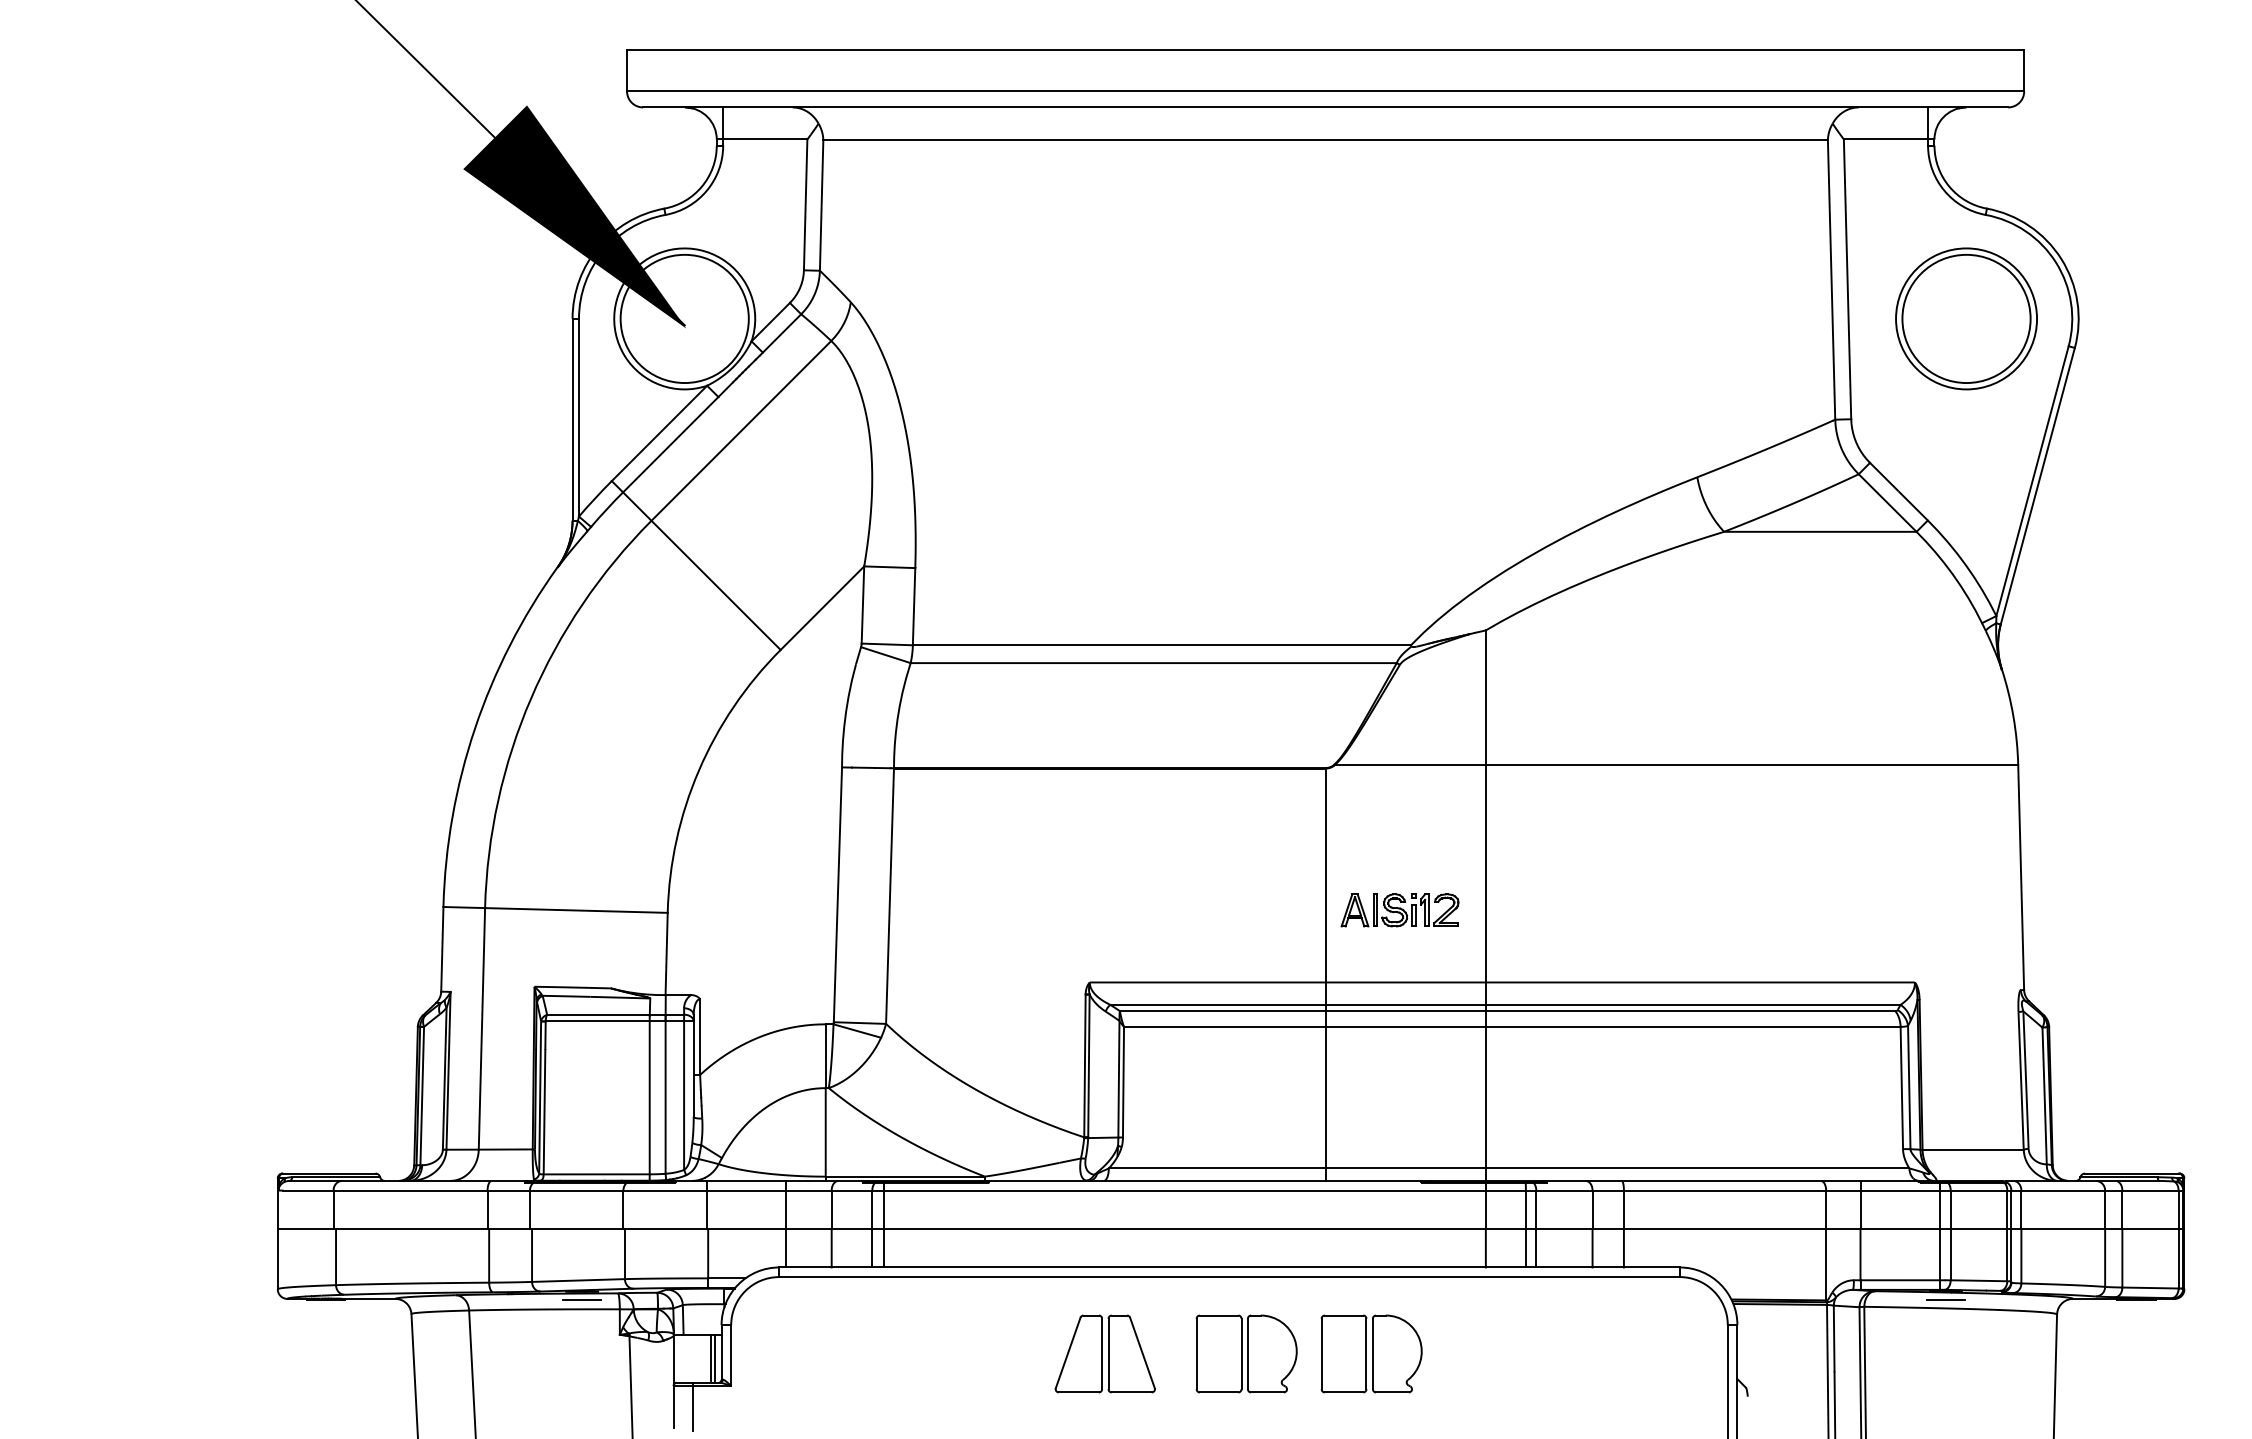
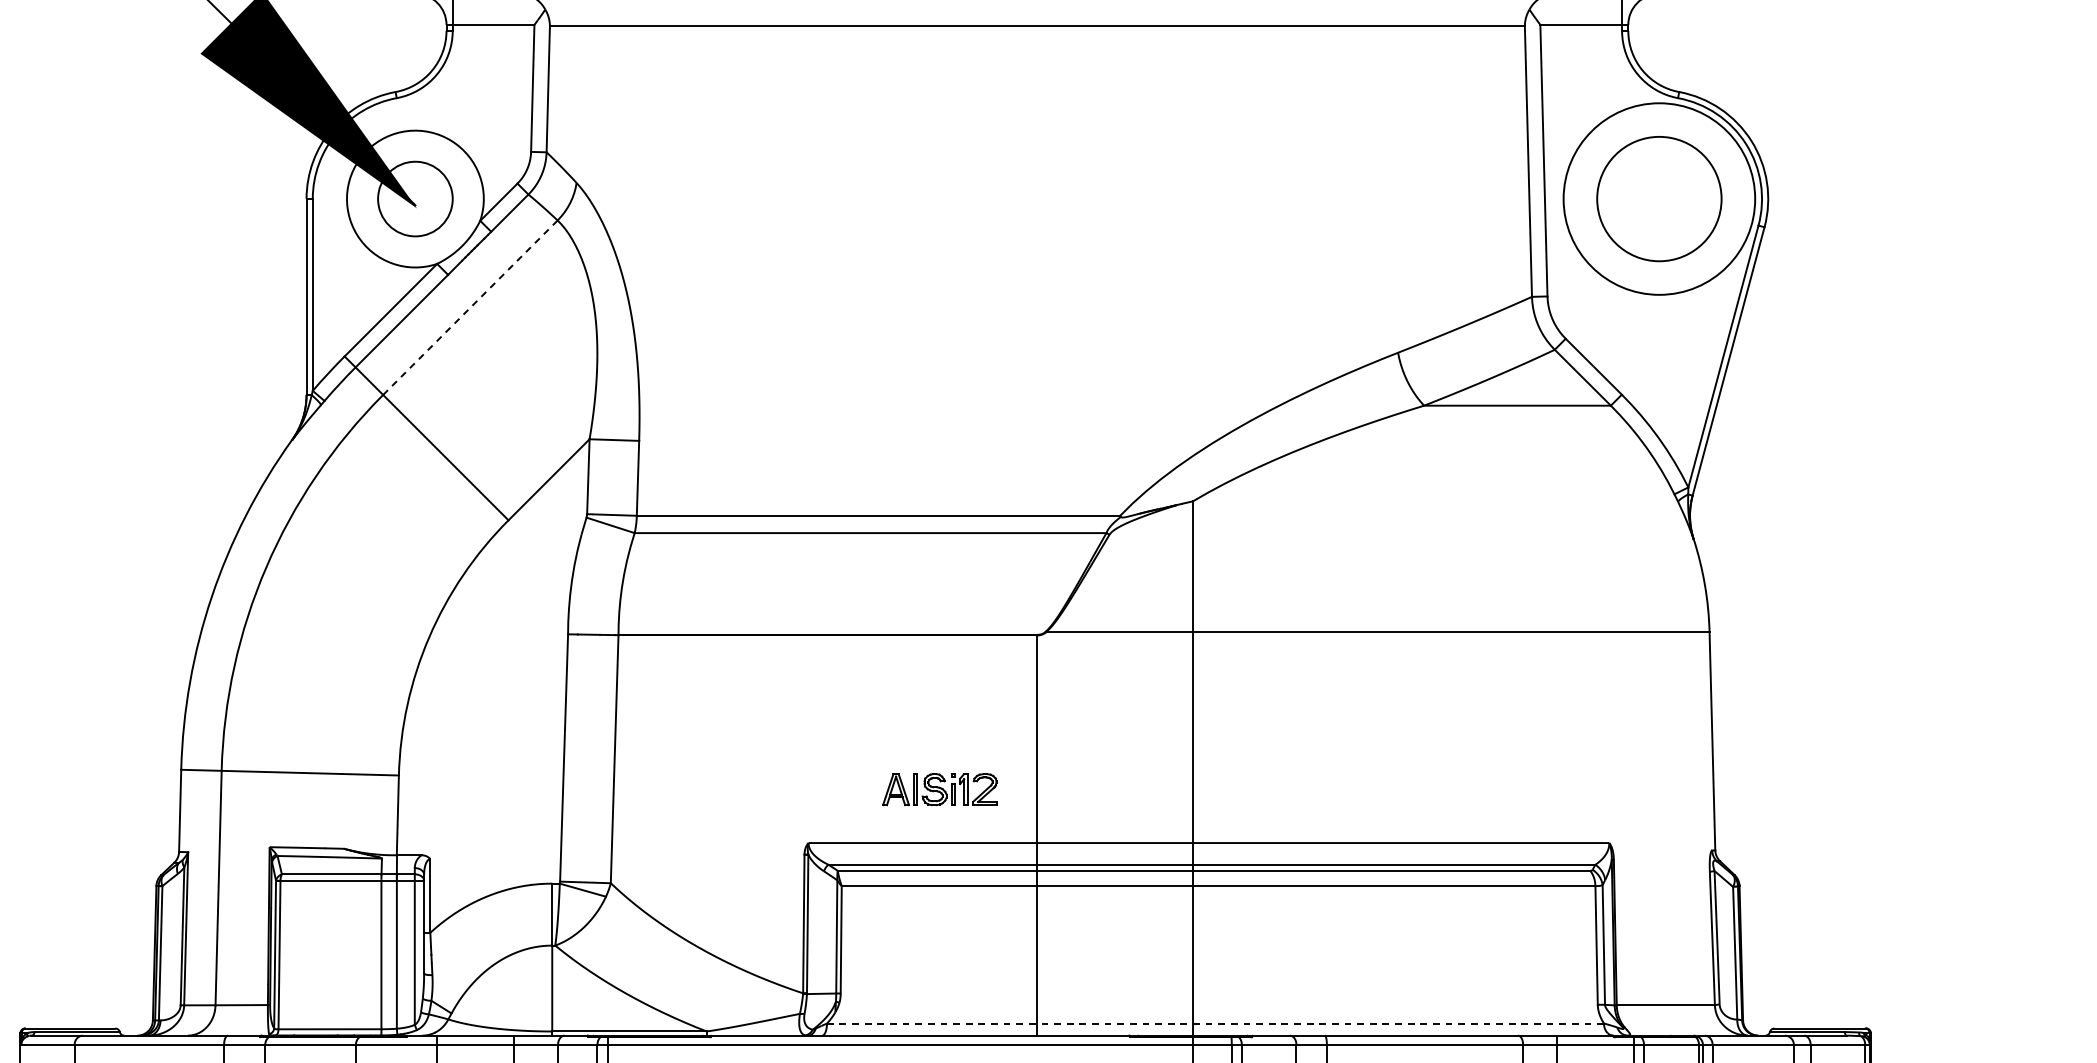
circle: (684, 318) -> (415, 198), size x0.6
circle: (1966, 318) -> (1659, 198), size x1.4
line: (741, 430) -> (470, 307), solid -> dashed
part: (1399, 910) -> (939, 789), moved
line: (1508, 1168) -> (1214, 1023), solid -> dashed

